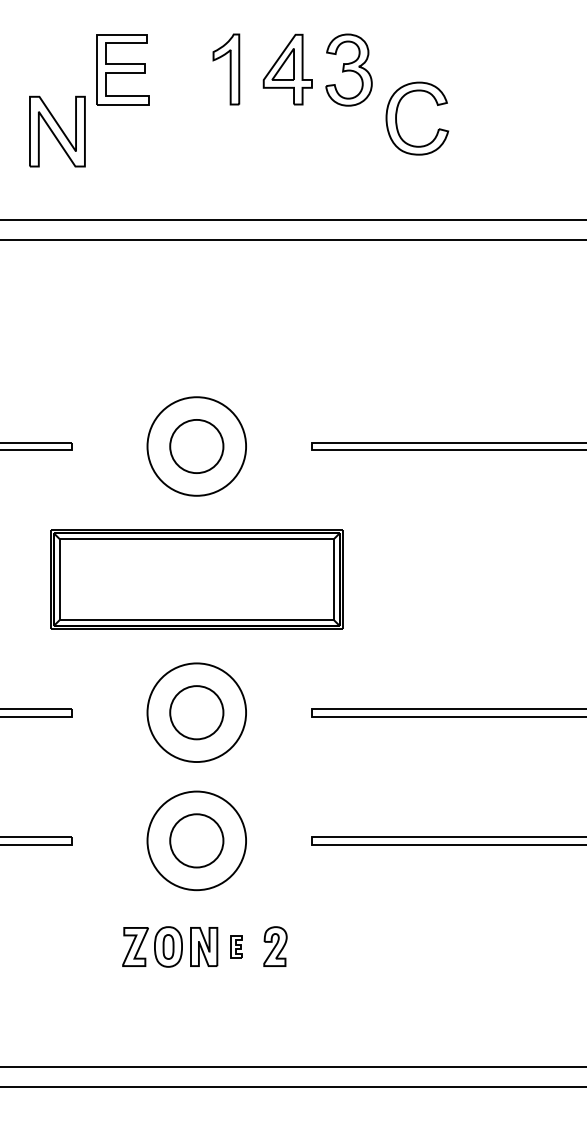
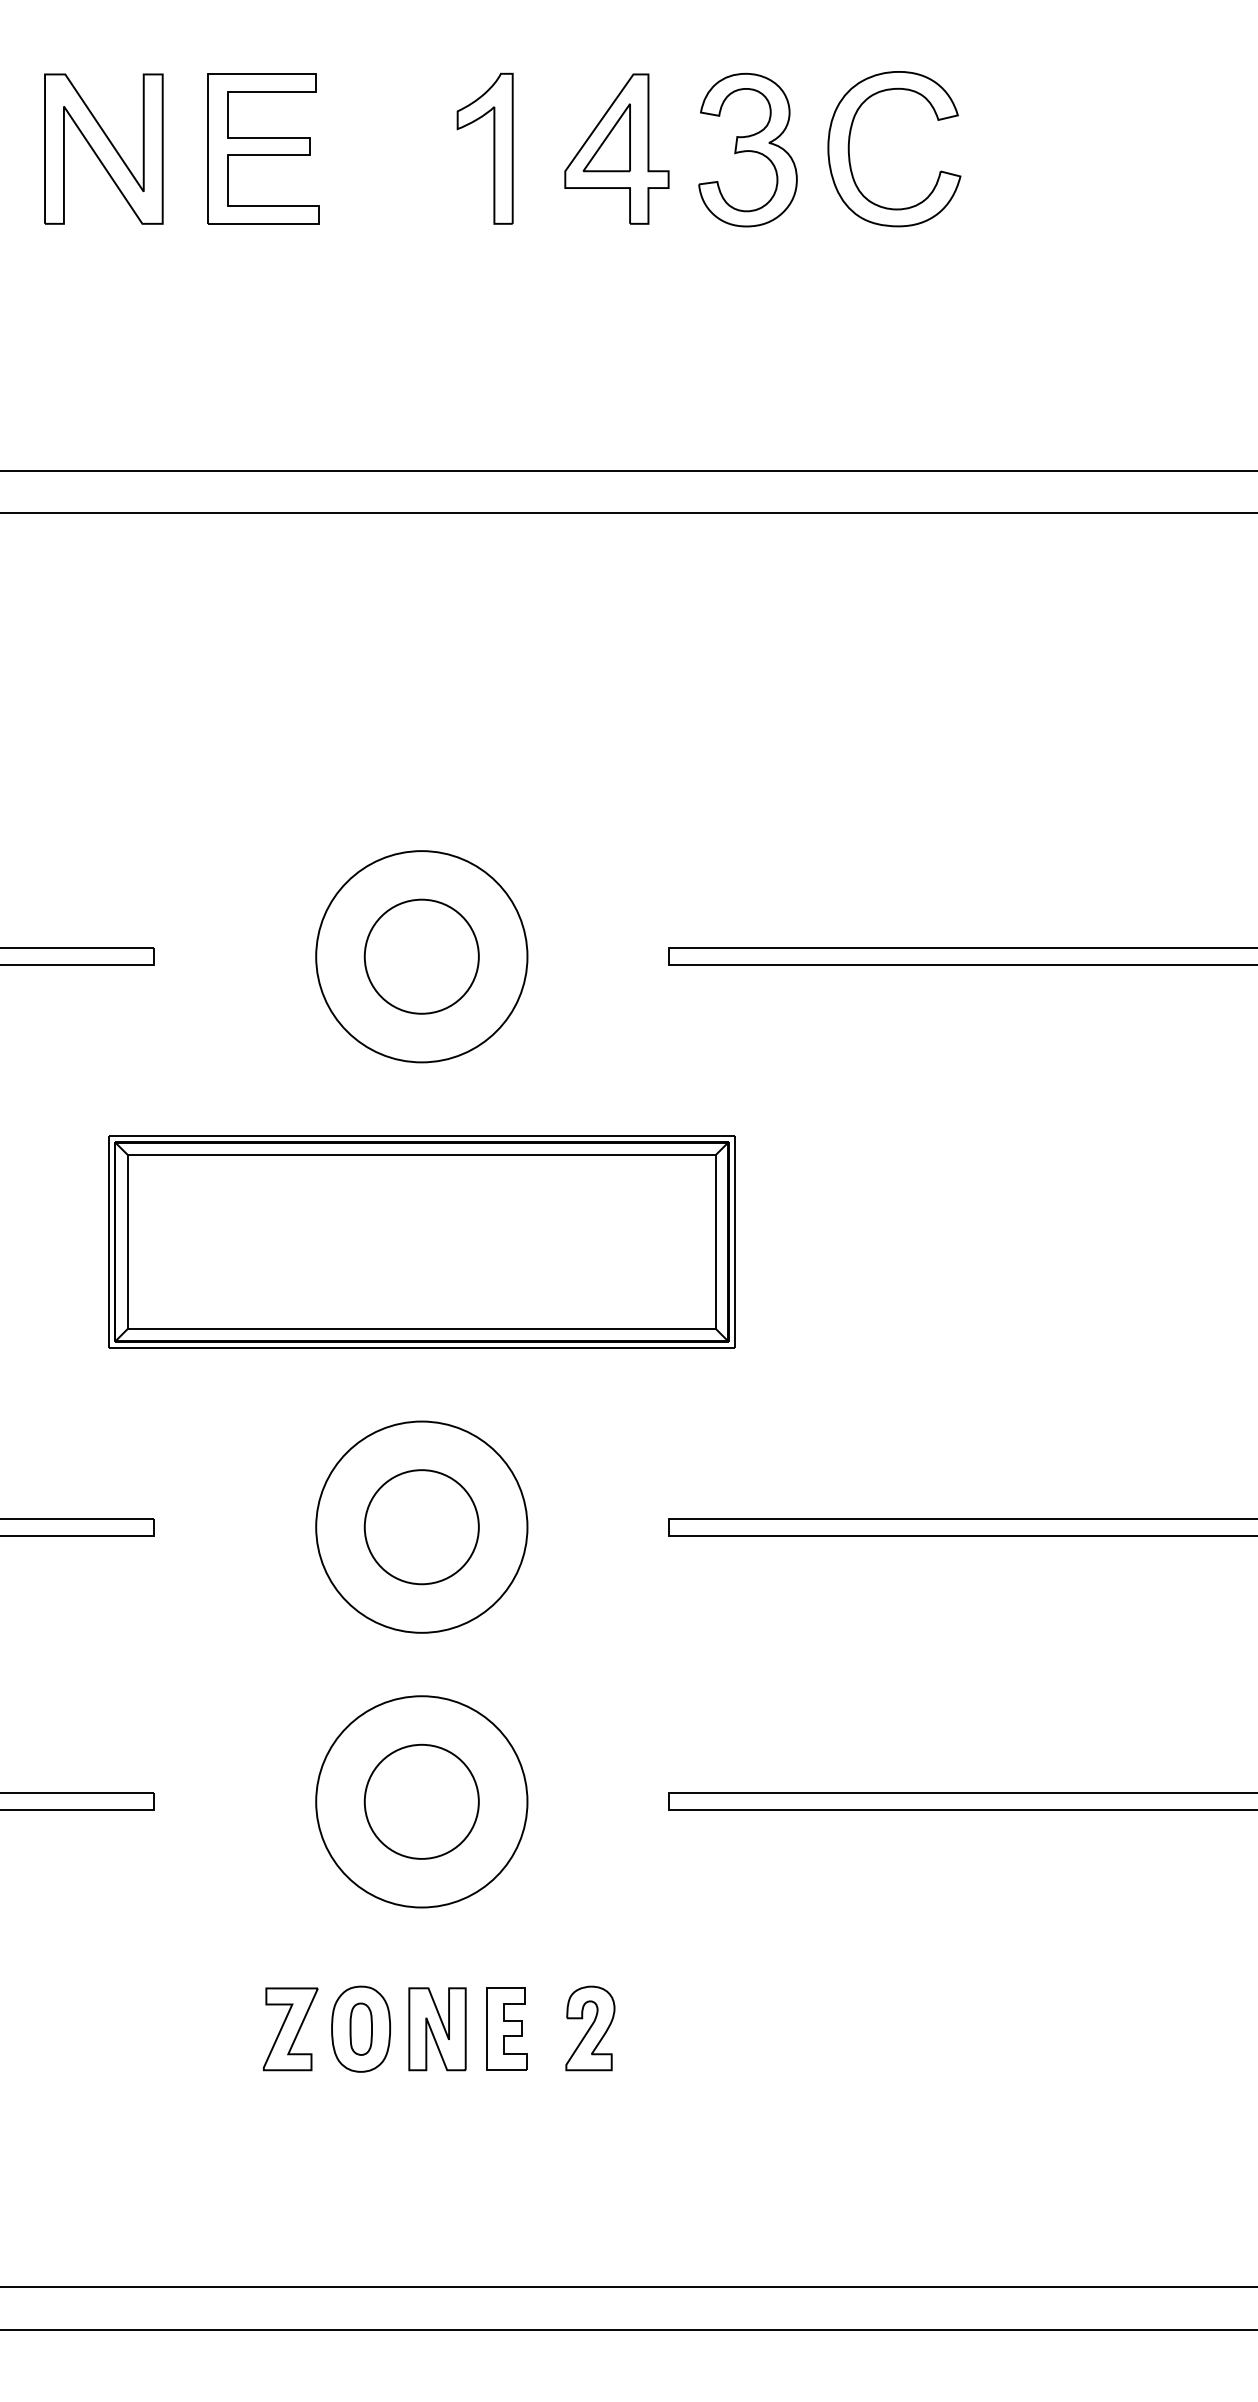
part: (397, 114) -> (851, 140), moved
part: (57, 131) -> (103, 148), moved
part: (236, 946) -> (506, 2028), size x1.67

